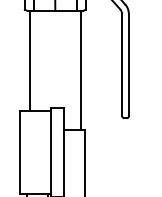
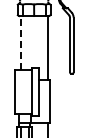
line: (29, 60) -> (20, 42), solid -> dashed

